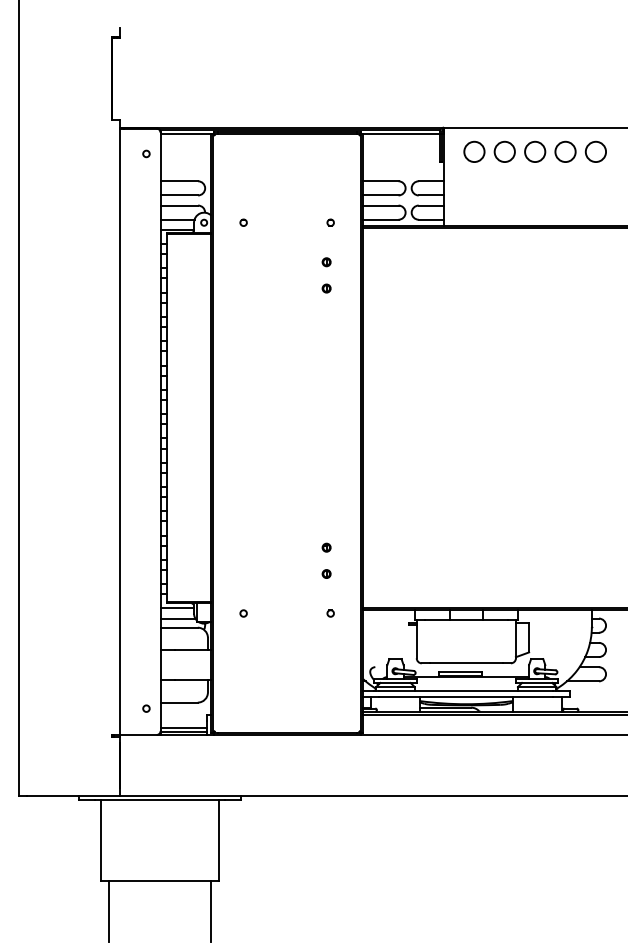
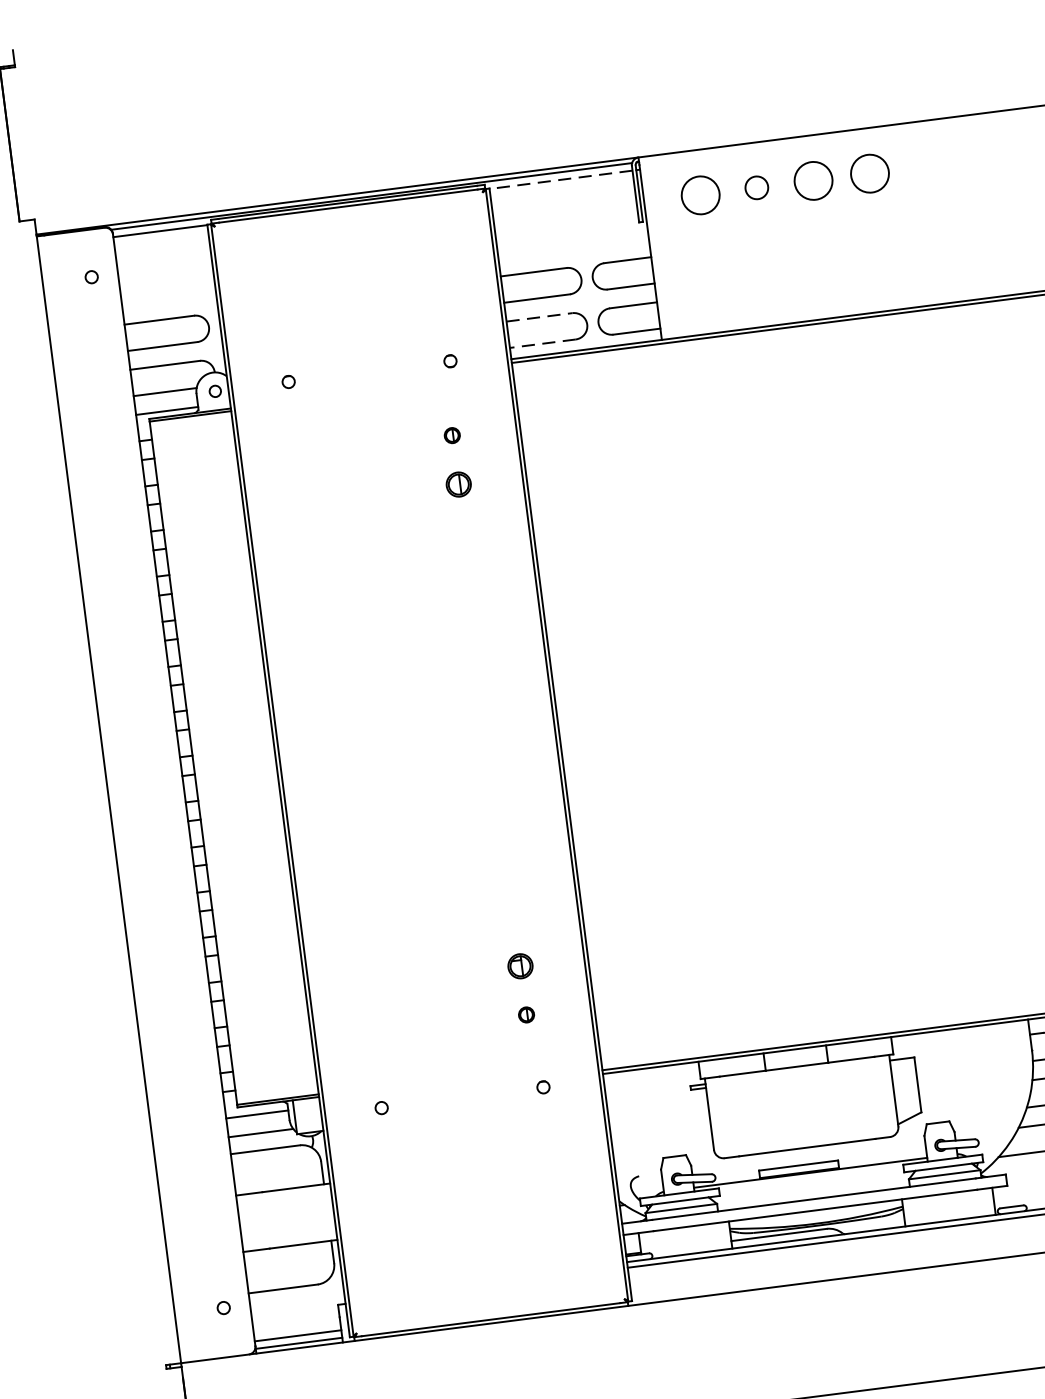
line: (401, 134) -> (561, 180), solid -> dashed
circle: (504, 151) -> (756, 187), size x0.6
circle: (595, 151) -> (925, 165), removed
line: (380, 205) -> (538, 317), solid -> dashed
line: (380, 219) -> (542, 343), solid -> dashed
part: (326, 288) -> (458, 484), size x1.6
part: (326, 547) -> (519, 965), size x1.6

